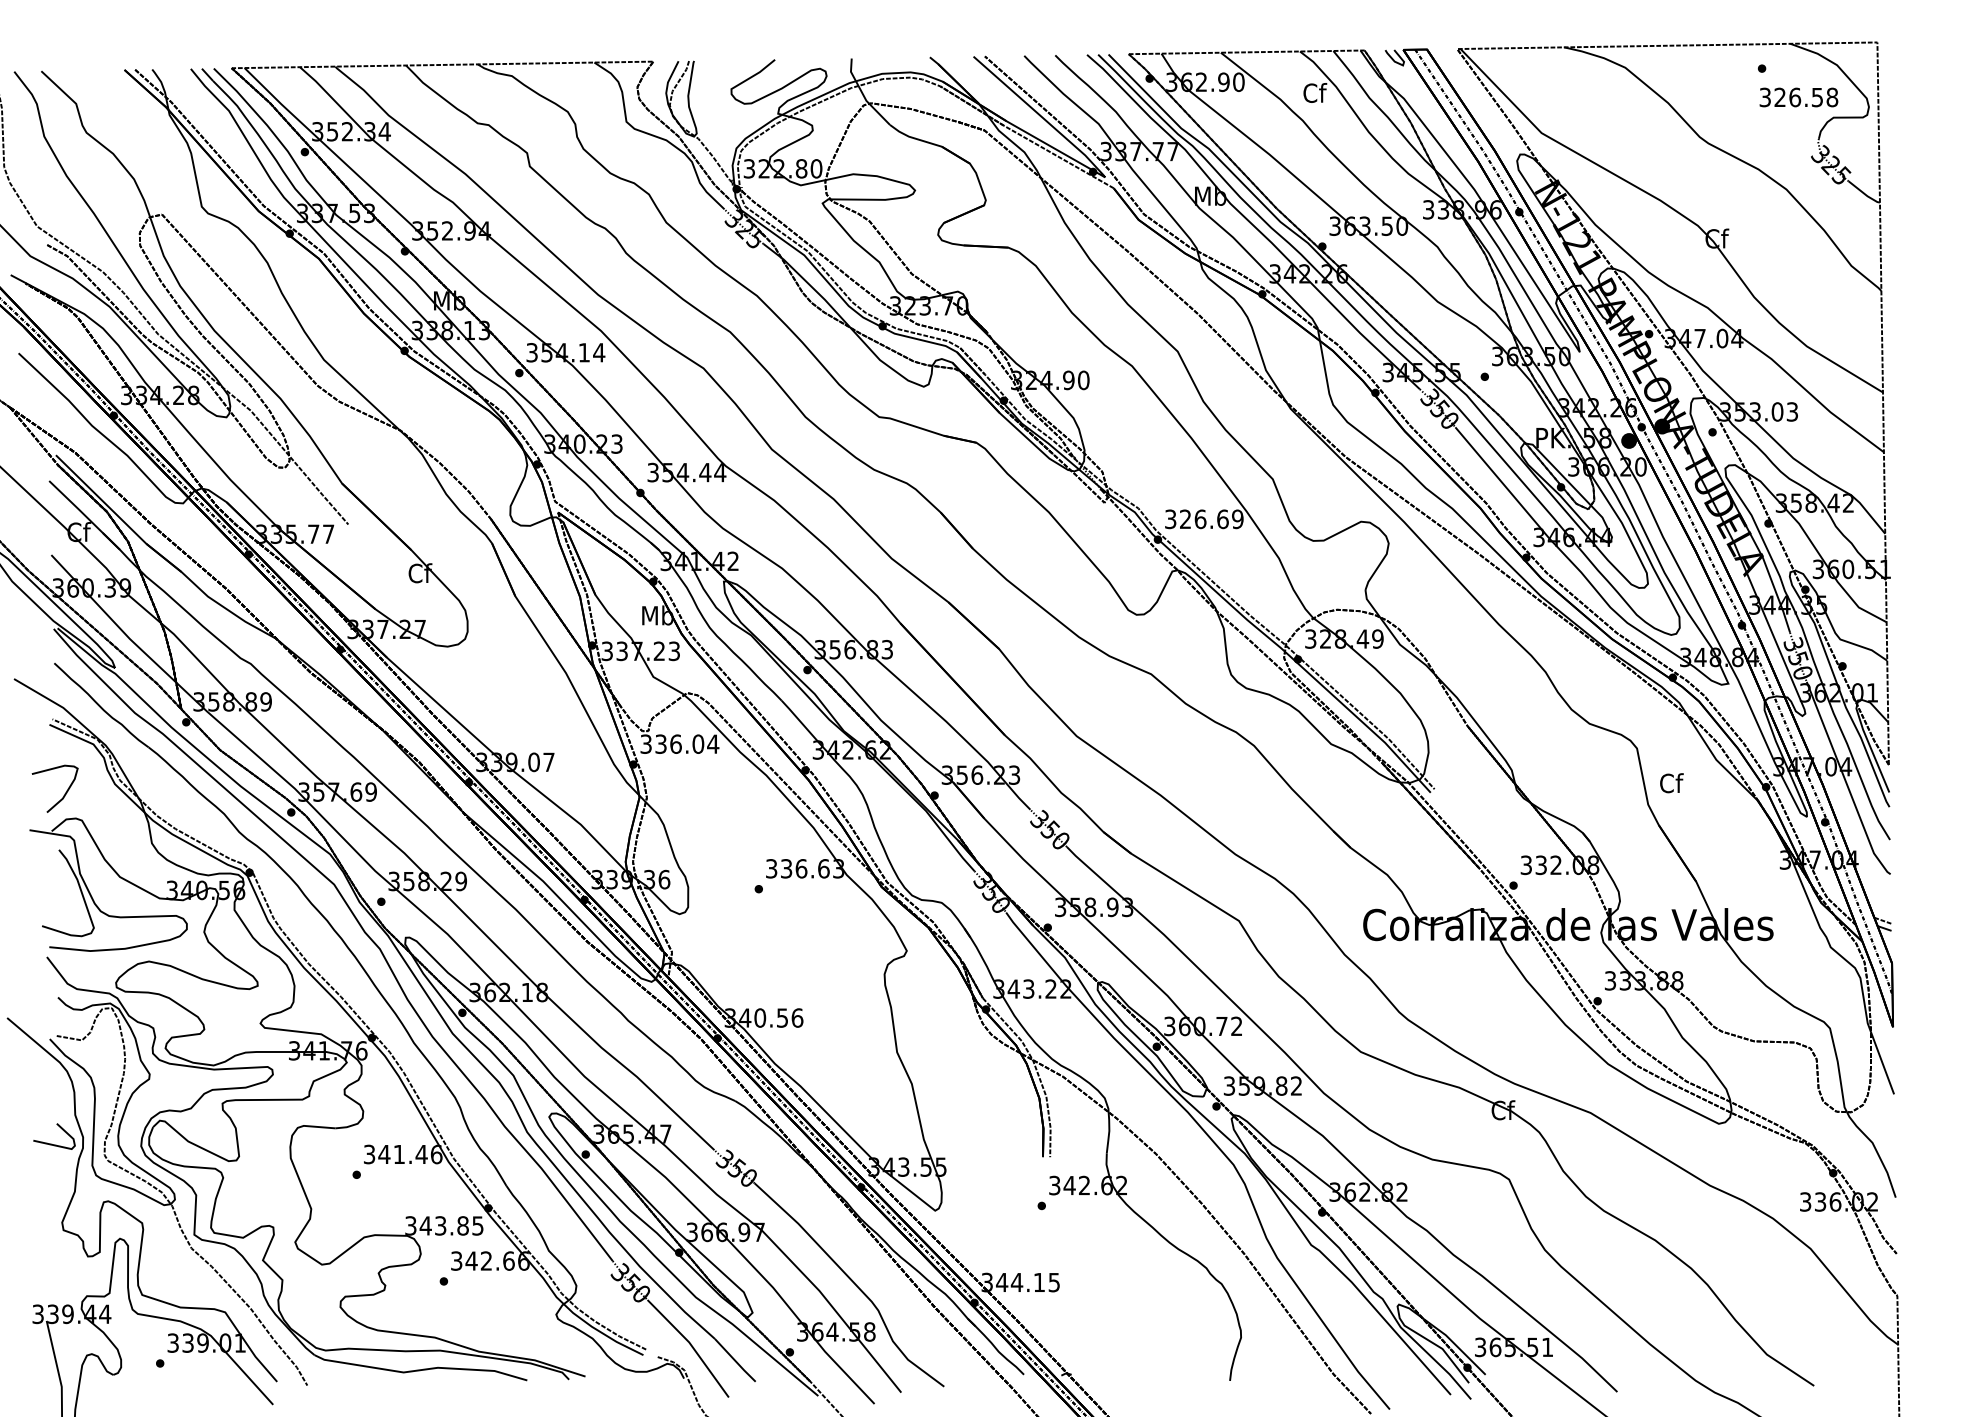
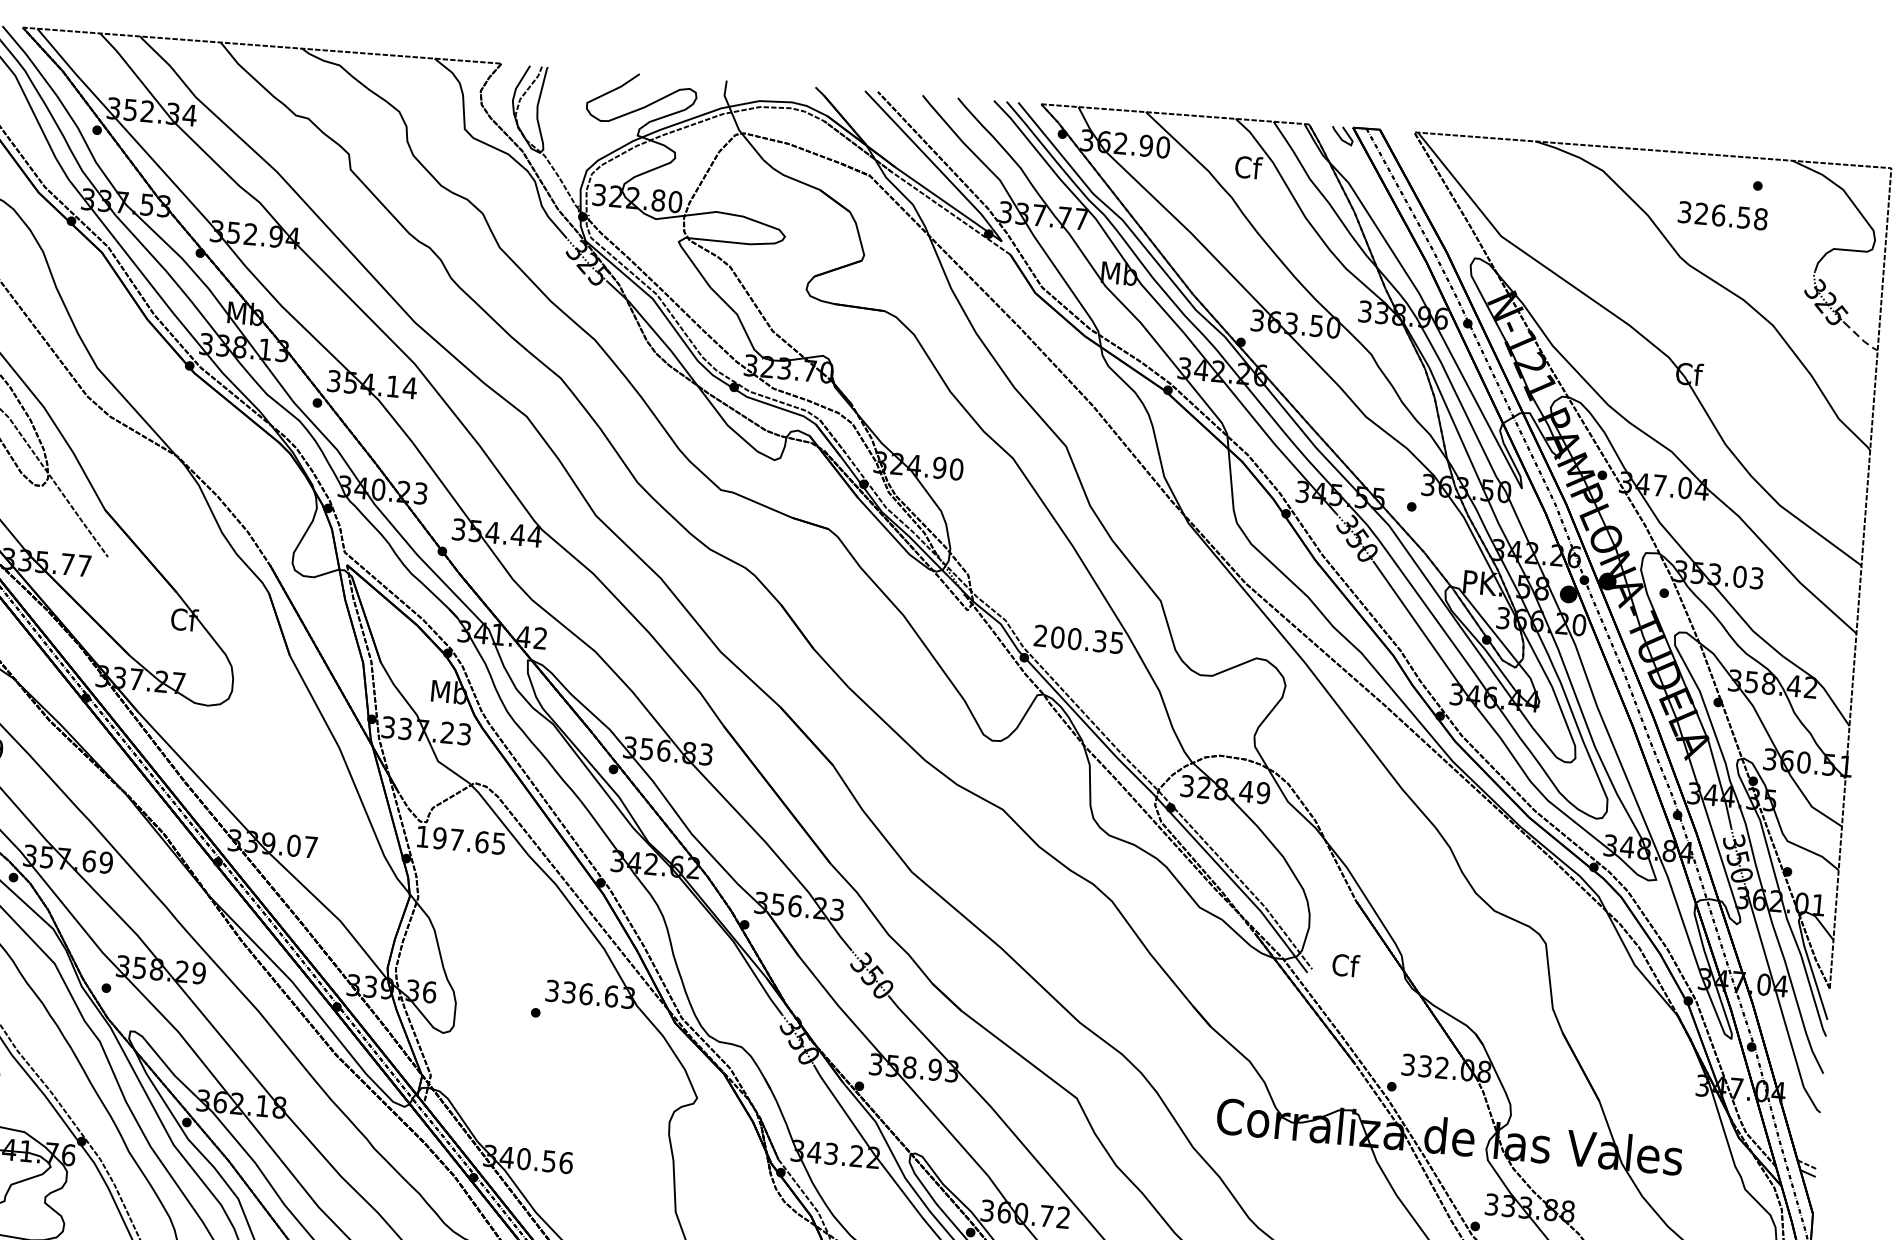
text: (1798, 97) -> (1722, 215), moved
line: (1864, 193) -> (1861, 338), solid -> dashed
text: (1204, 519) -> (1079, 639), 326.69 -> 200.35
text: (679, 743) -> (460, 839), 336.04 -> 197.65
text: (1671, 783) -> (1345, 965), moved

